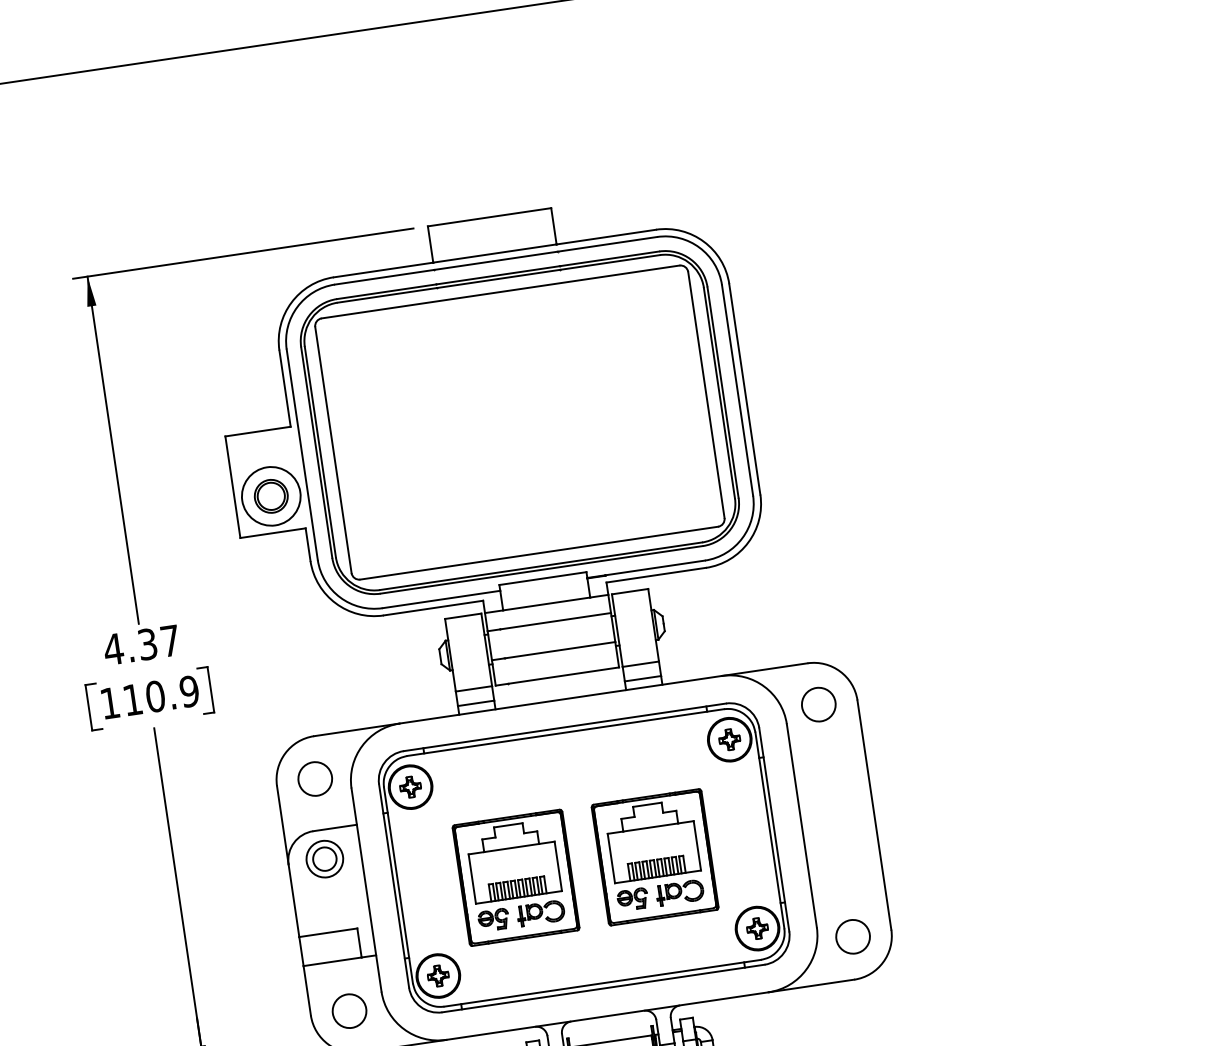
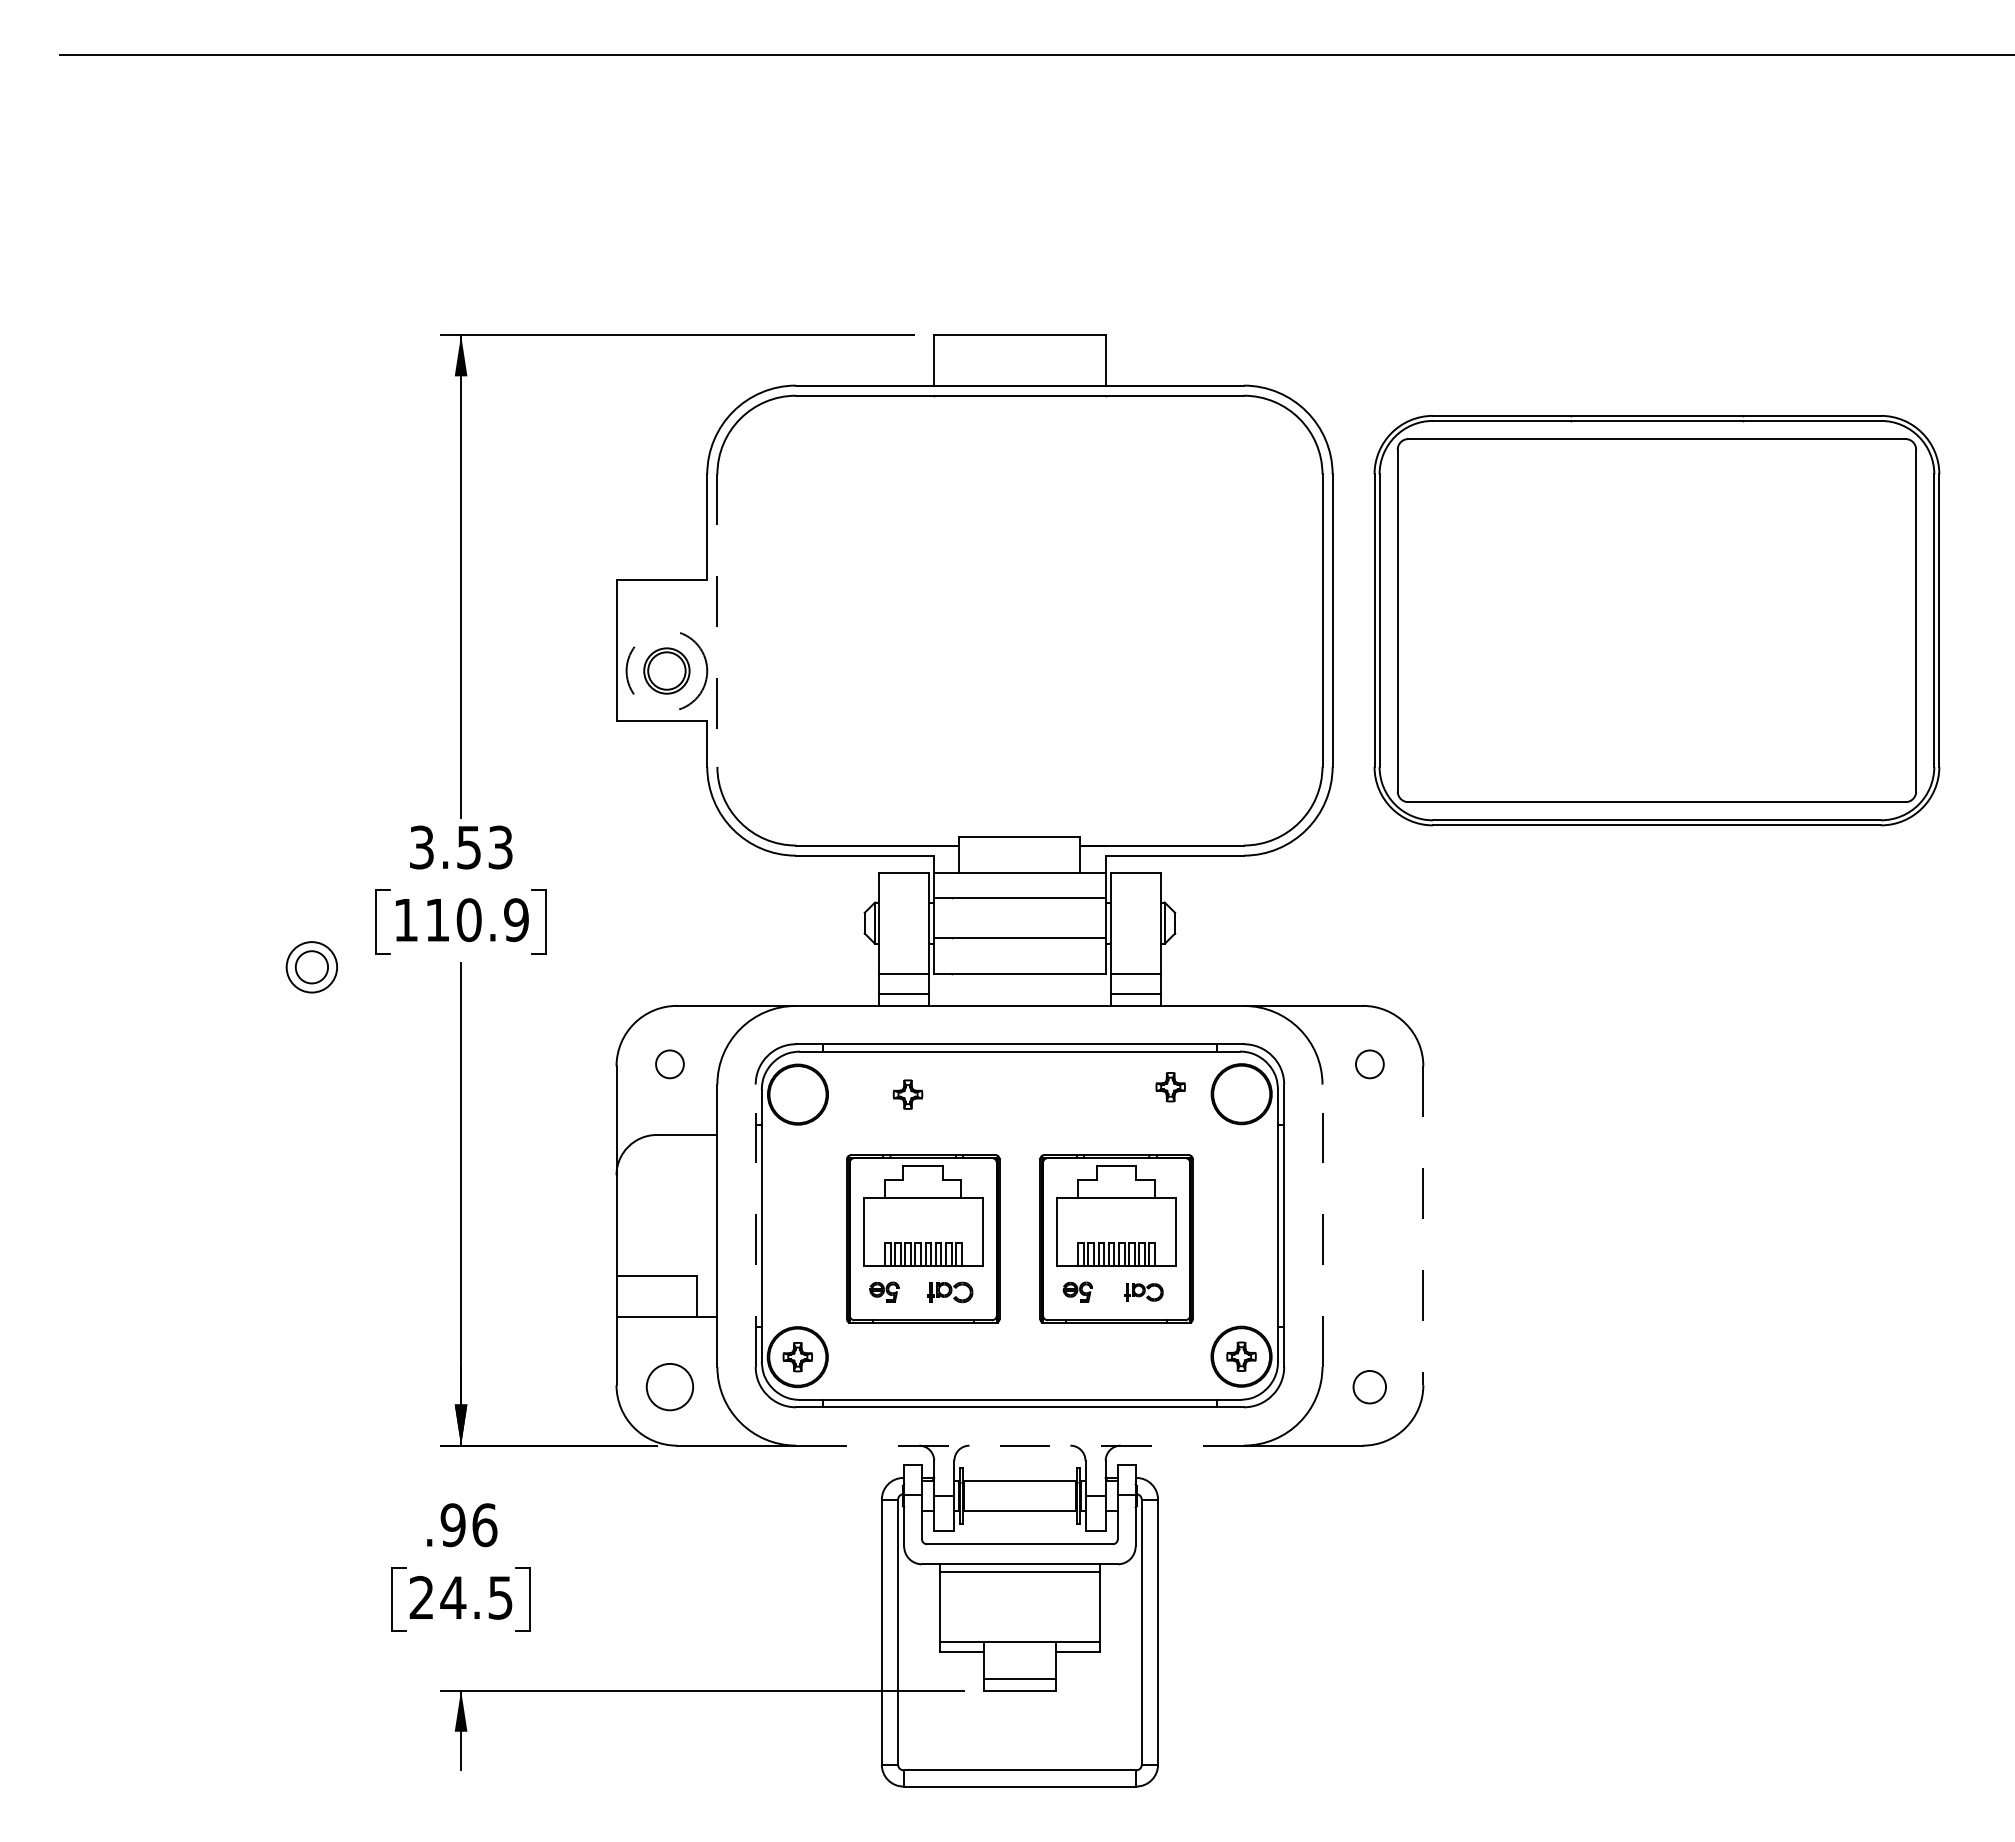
part: (519, 422) -> (1656, 620), moved
line: (302, 455) -> (717, 621), solid -> dashed
circle: (270, 496) -> (666, 670), solid -> dashed
text: (141, 645) -> (460, 847), 4.37 -> 3.53
circle: (818, 704) -> (1369, 1064), size x0.6
part: (729, 739) -> (1170, 1087), moved
circle: (314, 779) -> (669, 1064), size x0.6
part: (410, 787) -> (907, 1094), moved
line: (874, 815) -> (1423, 1226), solid -> dashed
line: (801, 825) -> (1322, 1225), solid -> dashed
part: (324, 859) -> (311, 967), moved
line: (393, 885) -> (755, 1225), solid -> dashed
part: (680, 892) -> (1143, 1292), size x0.6
part: (632, 899) -> (1077, 1291), size x0.7
part: (540, 913) -> (949, 1292), size x0.7
part: (493, 919) -> (884, 1291), size x0.7
circle: (852, 937) -> (1369, 1387), size x0.7
line: (607, 1016) -> (1019, 1445), solid -> dashed

